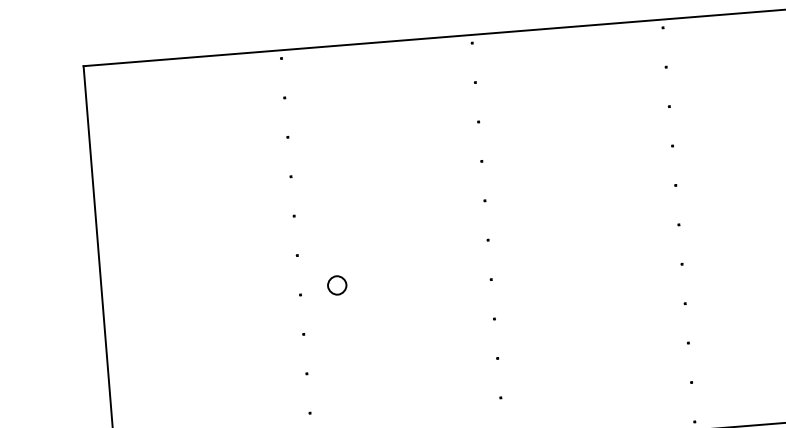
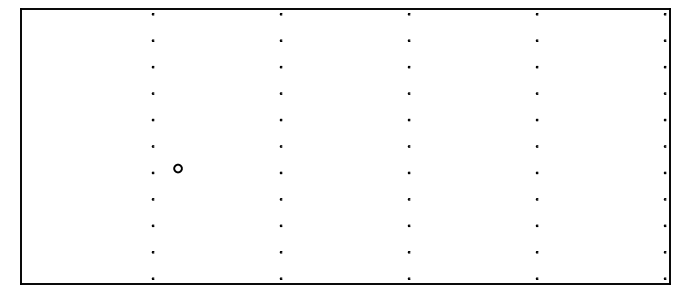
part: (336, 285) -> (177, 168), size x0.62

